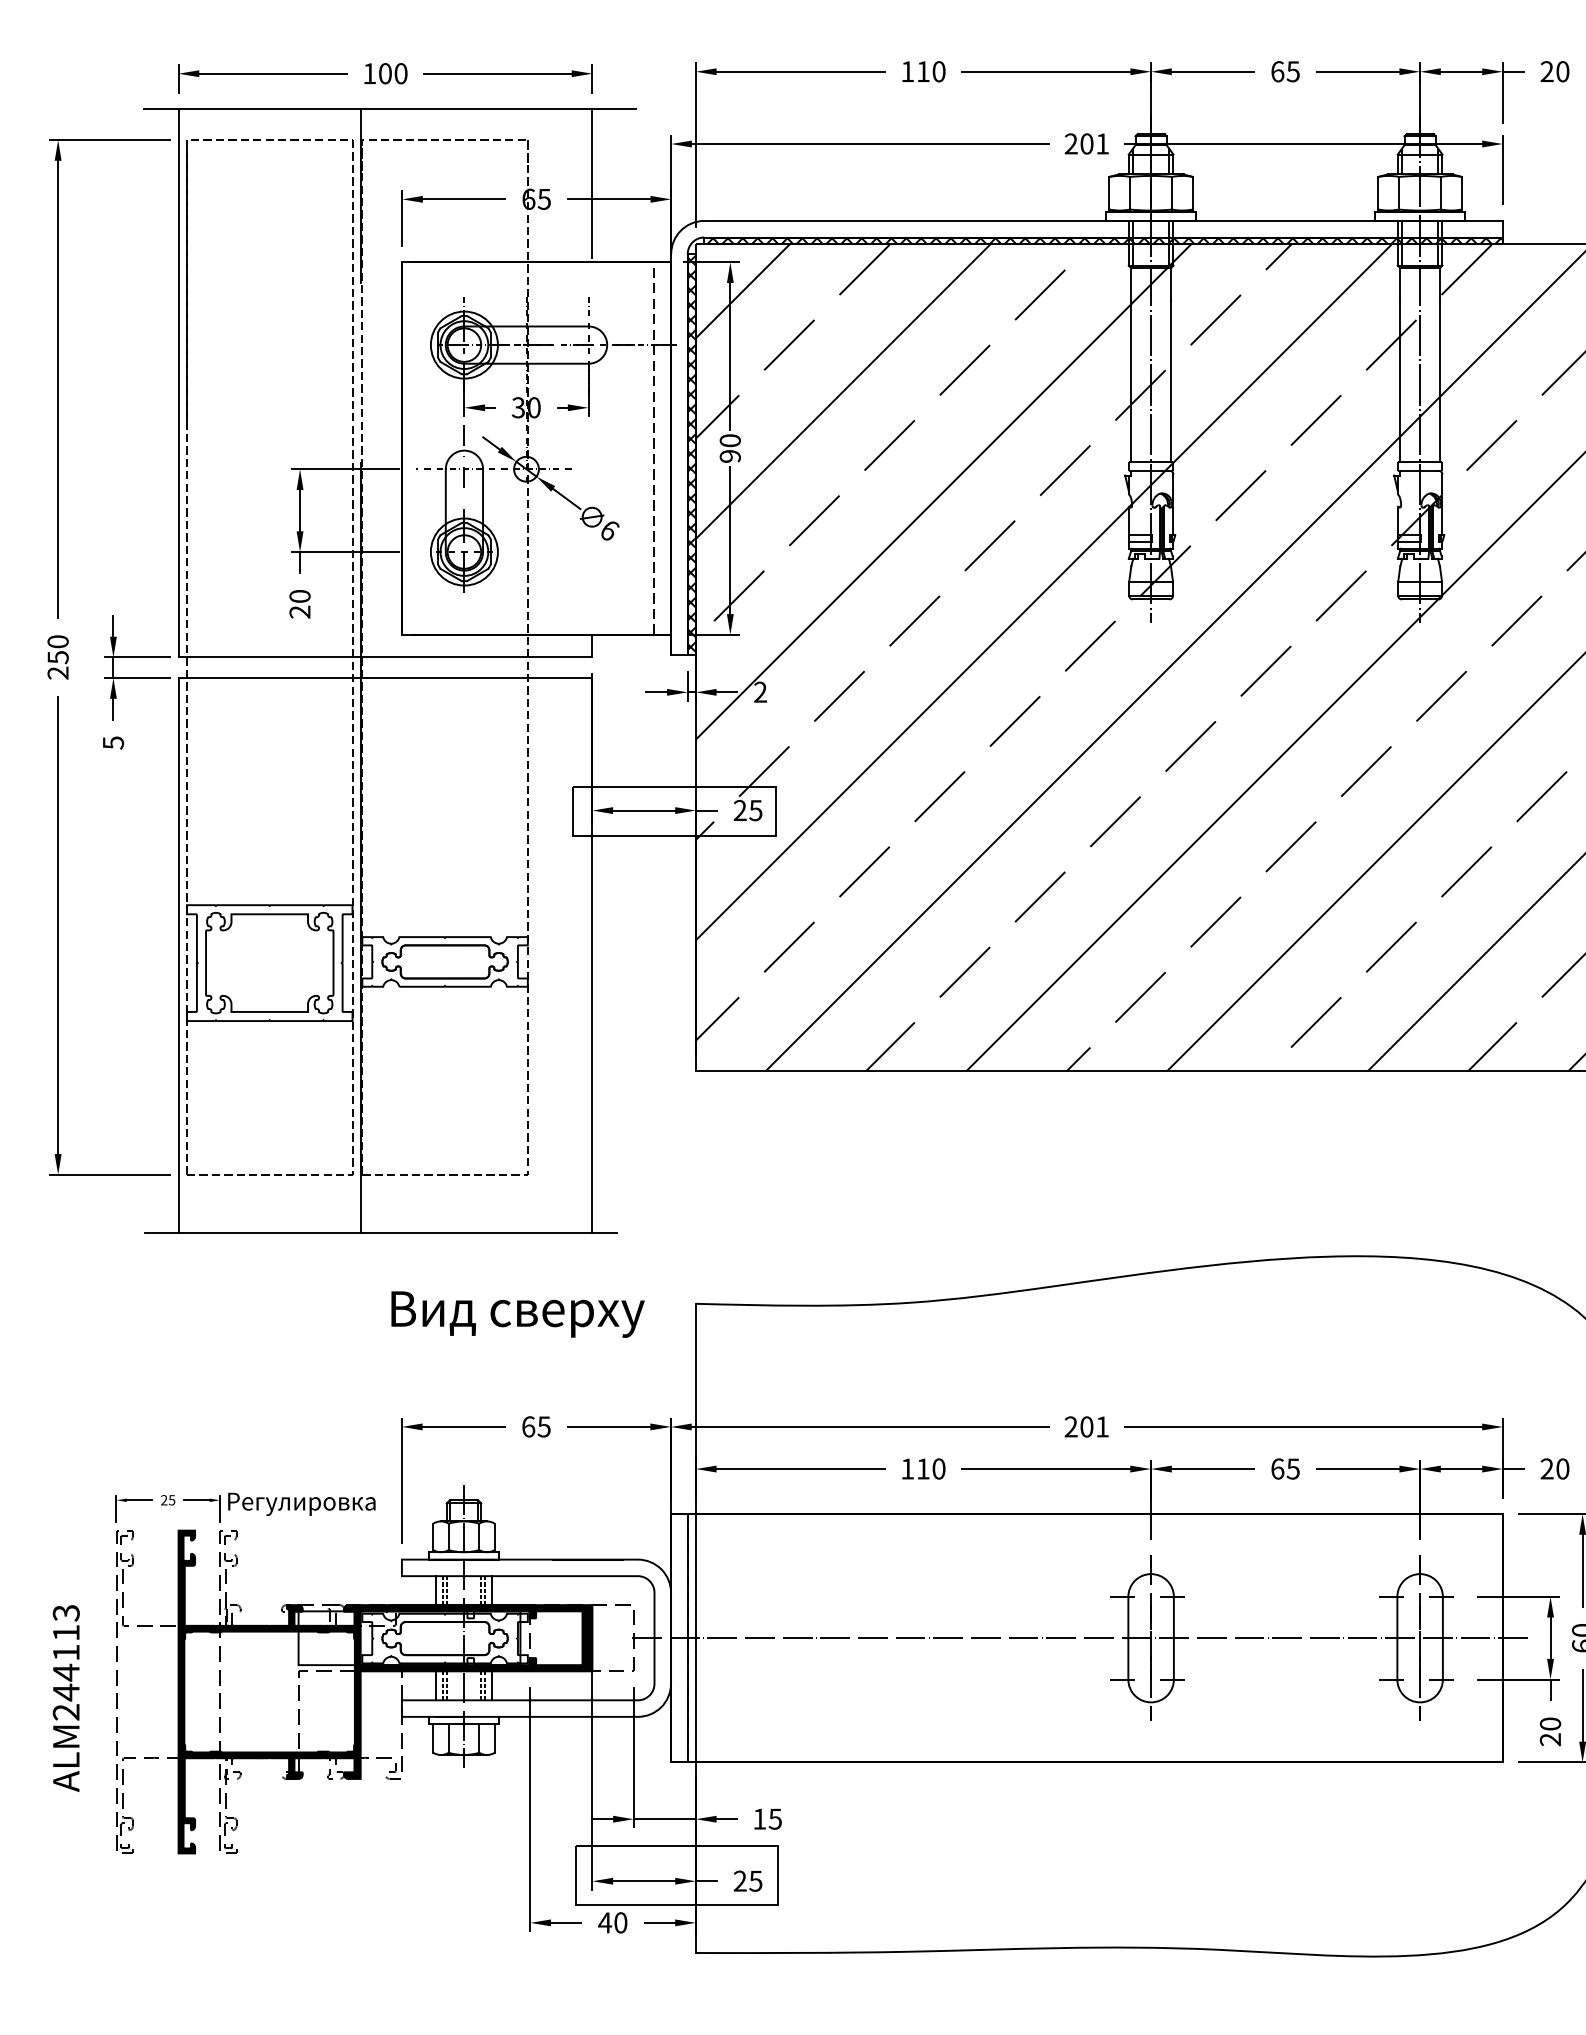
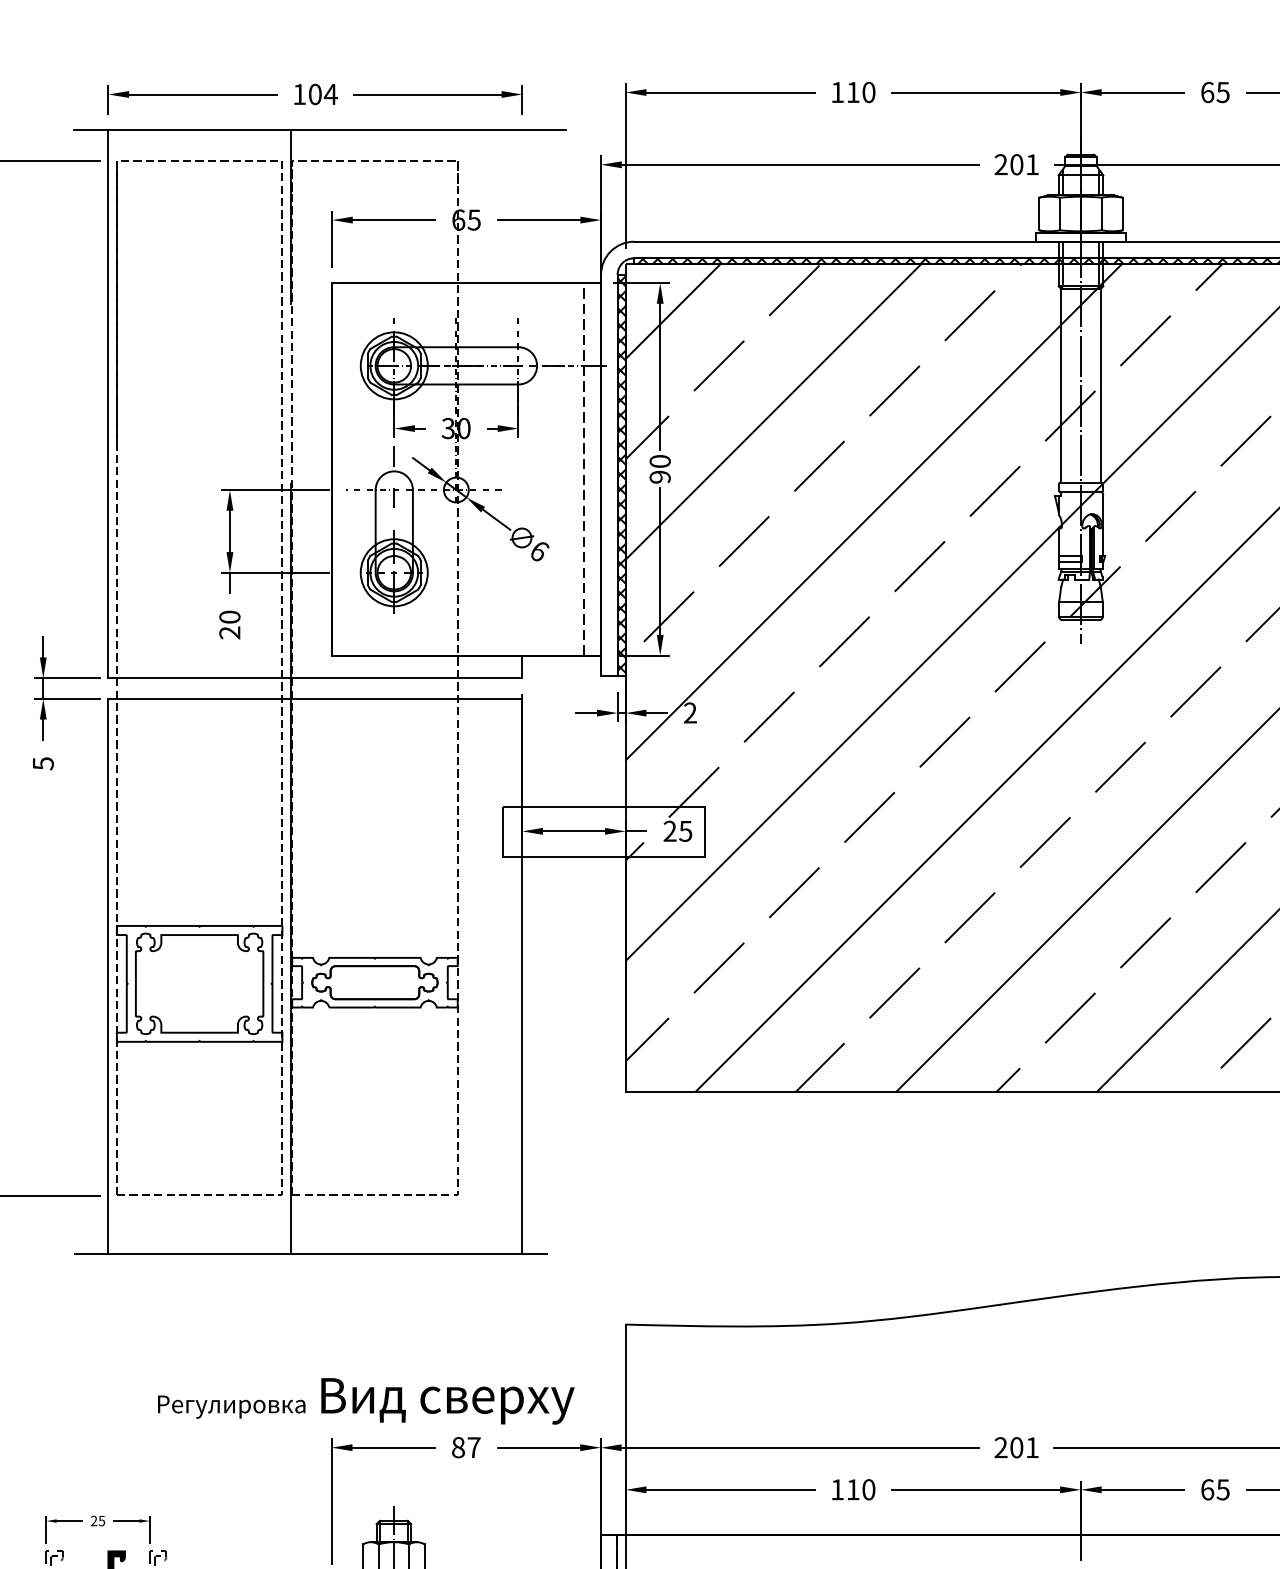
text: (400, 73) -> (330, 94), 100 -> 104
line: (592, 183) -> (522, 204), removed
text: (517, 1314) -> (447, 1401), moved
text: (536, 1426) -> (466, 1447), 65 -> 87
text: (301, 1503) -> (231, 1406), moved

